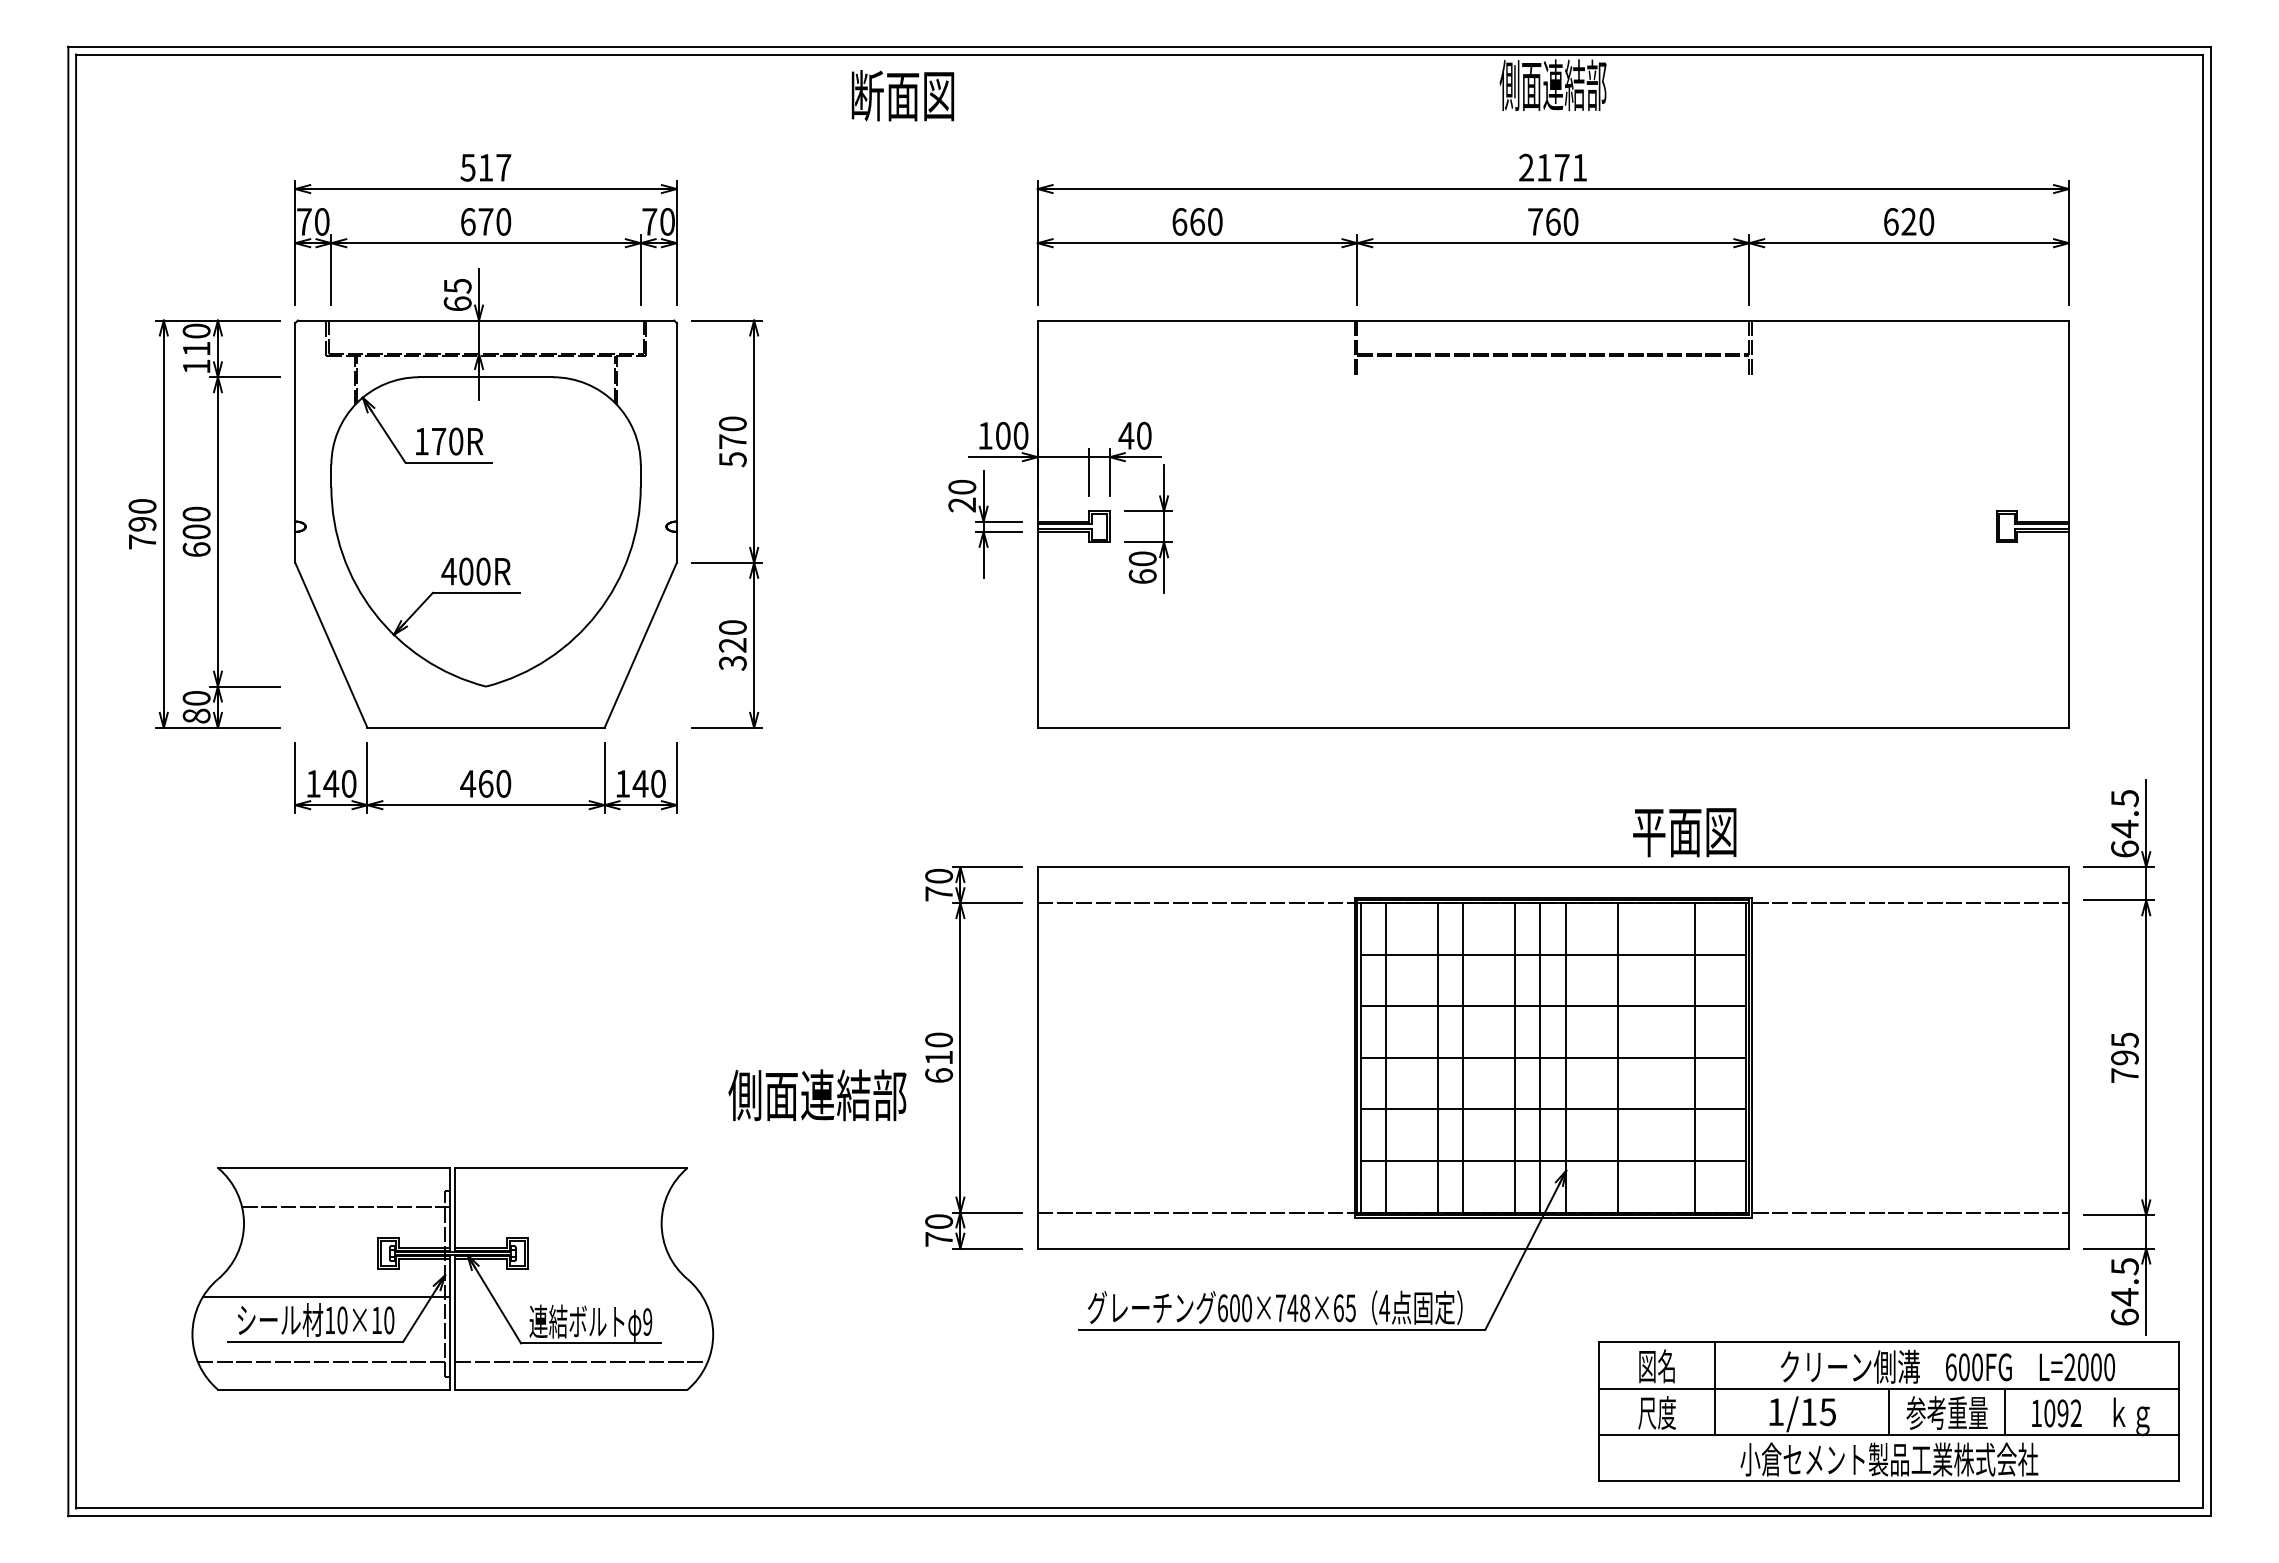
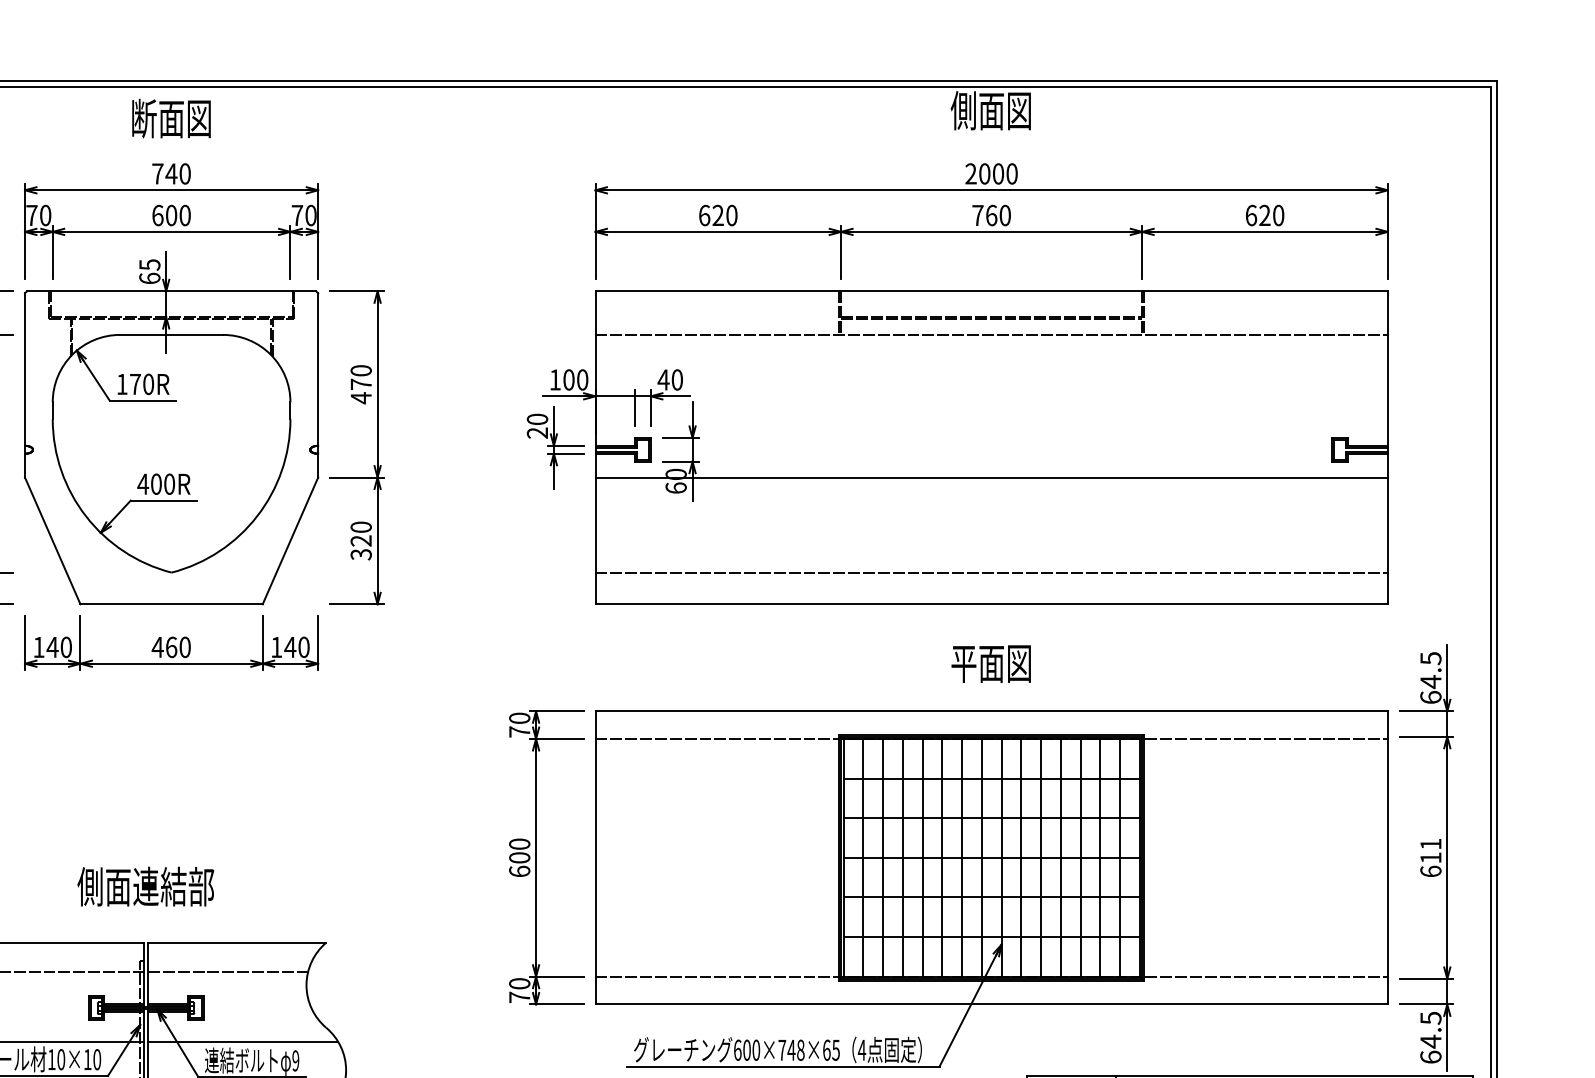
text: (1552, 85) -> (991, 110), 側面連結部 -> 側面図
text: (902, 95) -> (171, 118), moved
text: (485, 167) -> (171, 173), 517 -> 740
text: (1562, 167) -> (998, 173), 2171 -> 2000
text: (485, 221) -> (171, 215), 670 -> 600
text: (1197, 221) -> (718, 215), 660 -> 620
line: (1552, 377) -> (991, 335), added
text: (732, 459) -> (360, 398), 570 -> 470
line: (1552, 562) -> (991, 477), added
line: (1552, 686) -> (991, 572), added
text: (1684, 832) -> (991, 663), moved
text: (939, 1057) -> (520, 857), 610 -> 600
line: (1411, 1057) -> (882, 857), added
line: (1489, 1057) -> (942, 857), added
line: (1591, 1057) -> (1021, 857), added
line: (1643, 1057) -> (1060, 857), added
line: (1669, 1057) -> (1080, 857), added
line: (1720, 1057) -> (1120, 857), added
text: (2124, 1057) -> (1430, 857), 795 -> 611
text: (817, 1095) -> (145, 886), moved
line: (559, 1206) -> (228, 972), added
line: (578, 1297) -> (242, 1042), added

